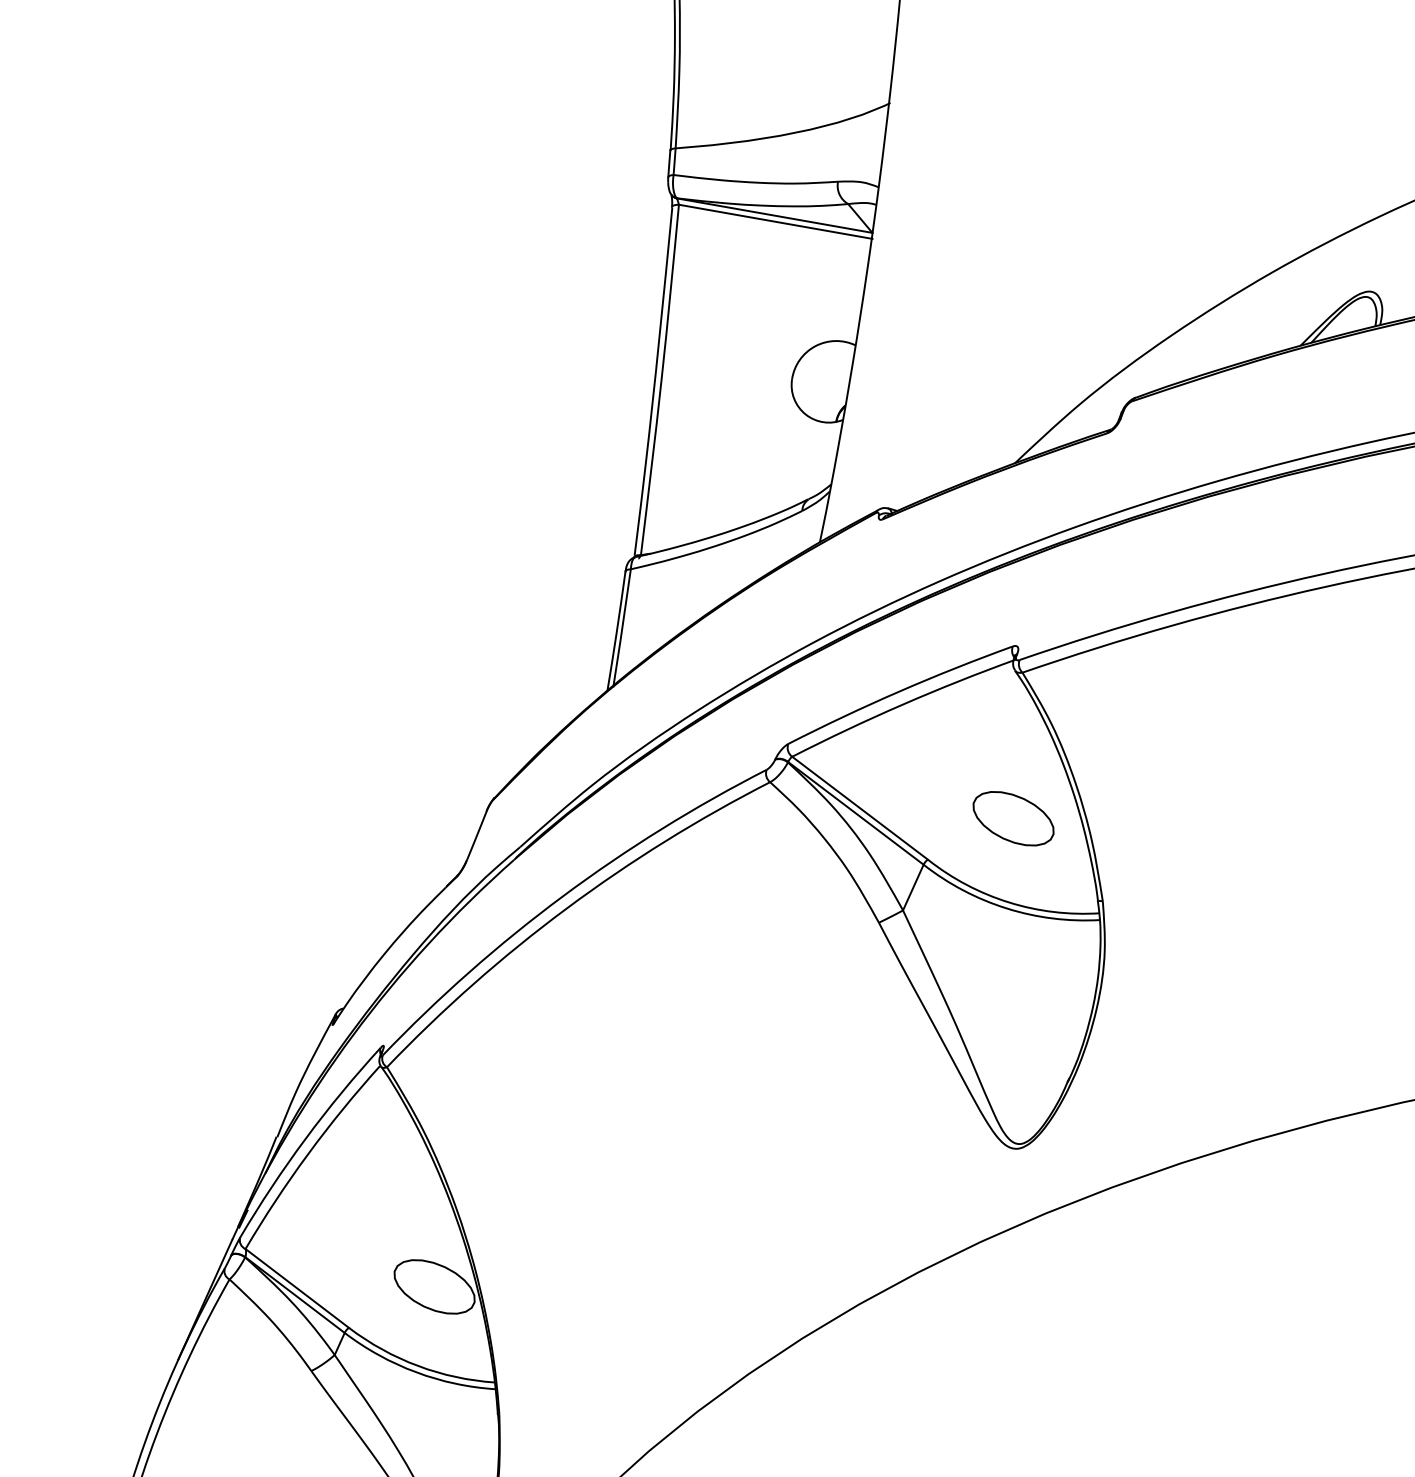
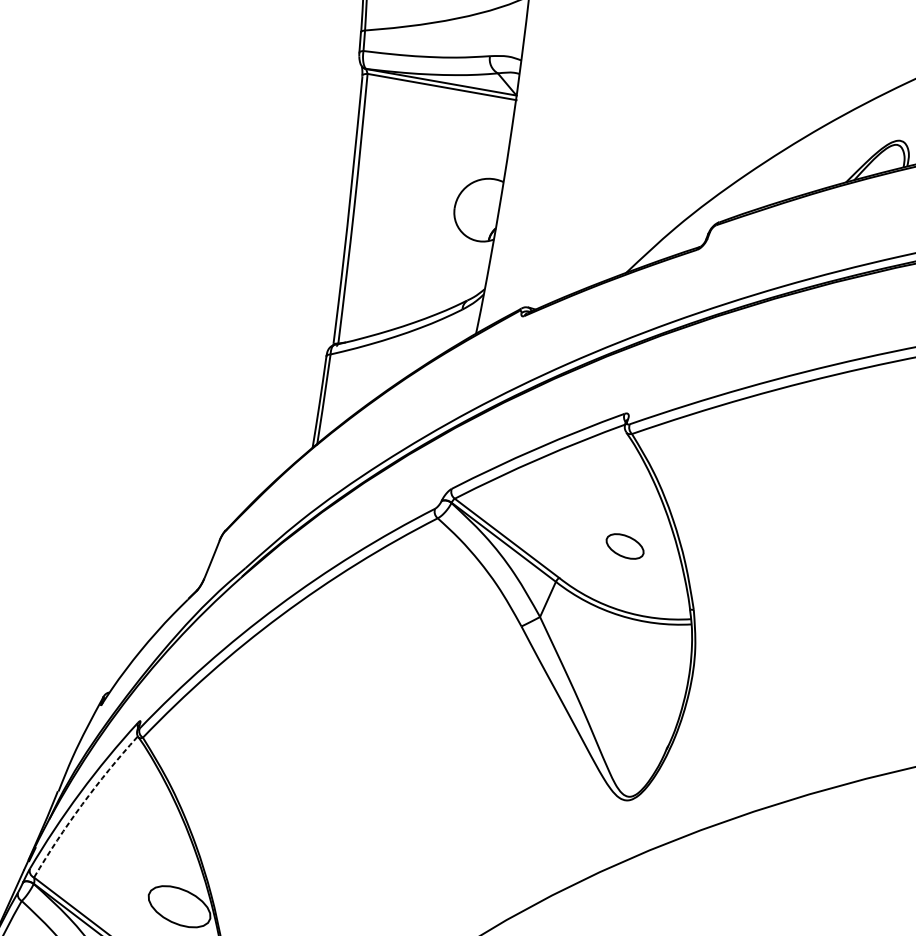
part: (1013, 818) -> (625, 546), size x0.6
arc: (308, 1154) -> (82, 804), solid -> dashed

